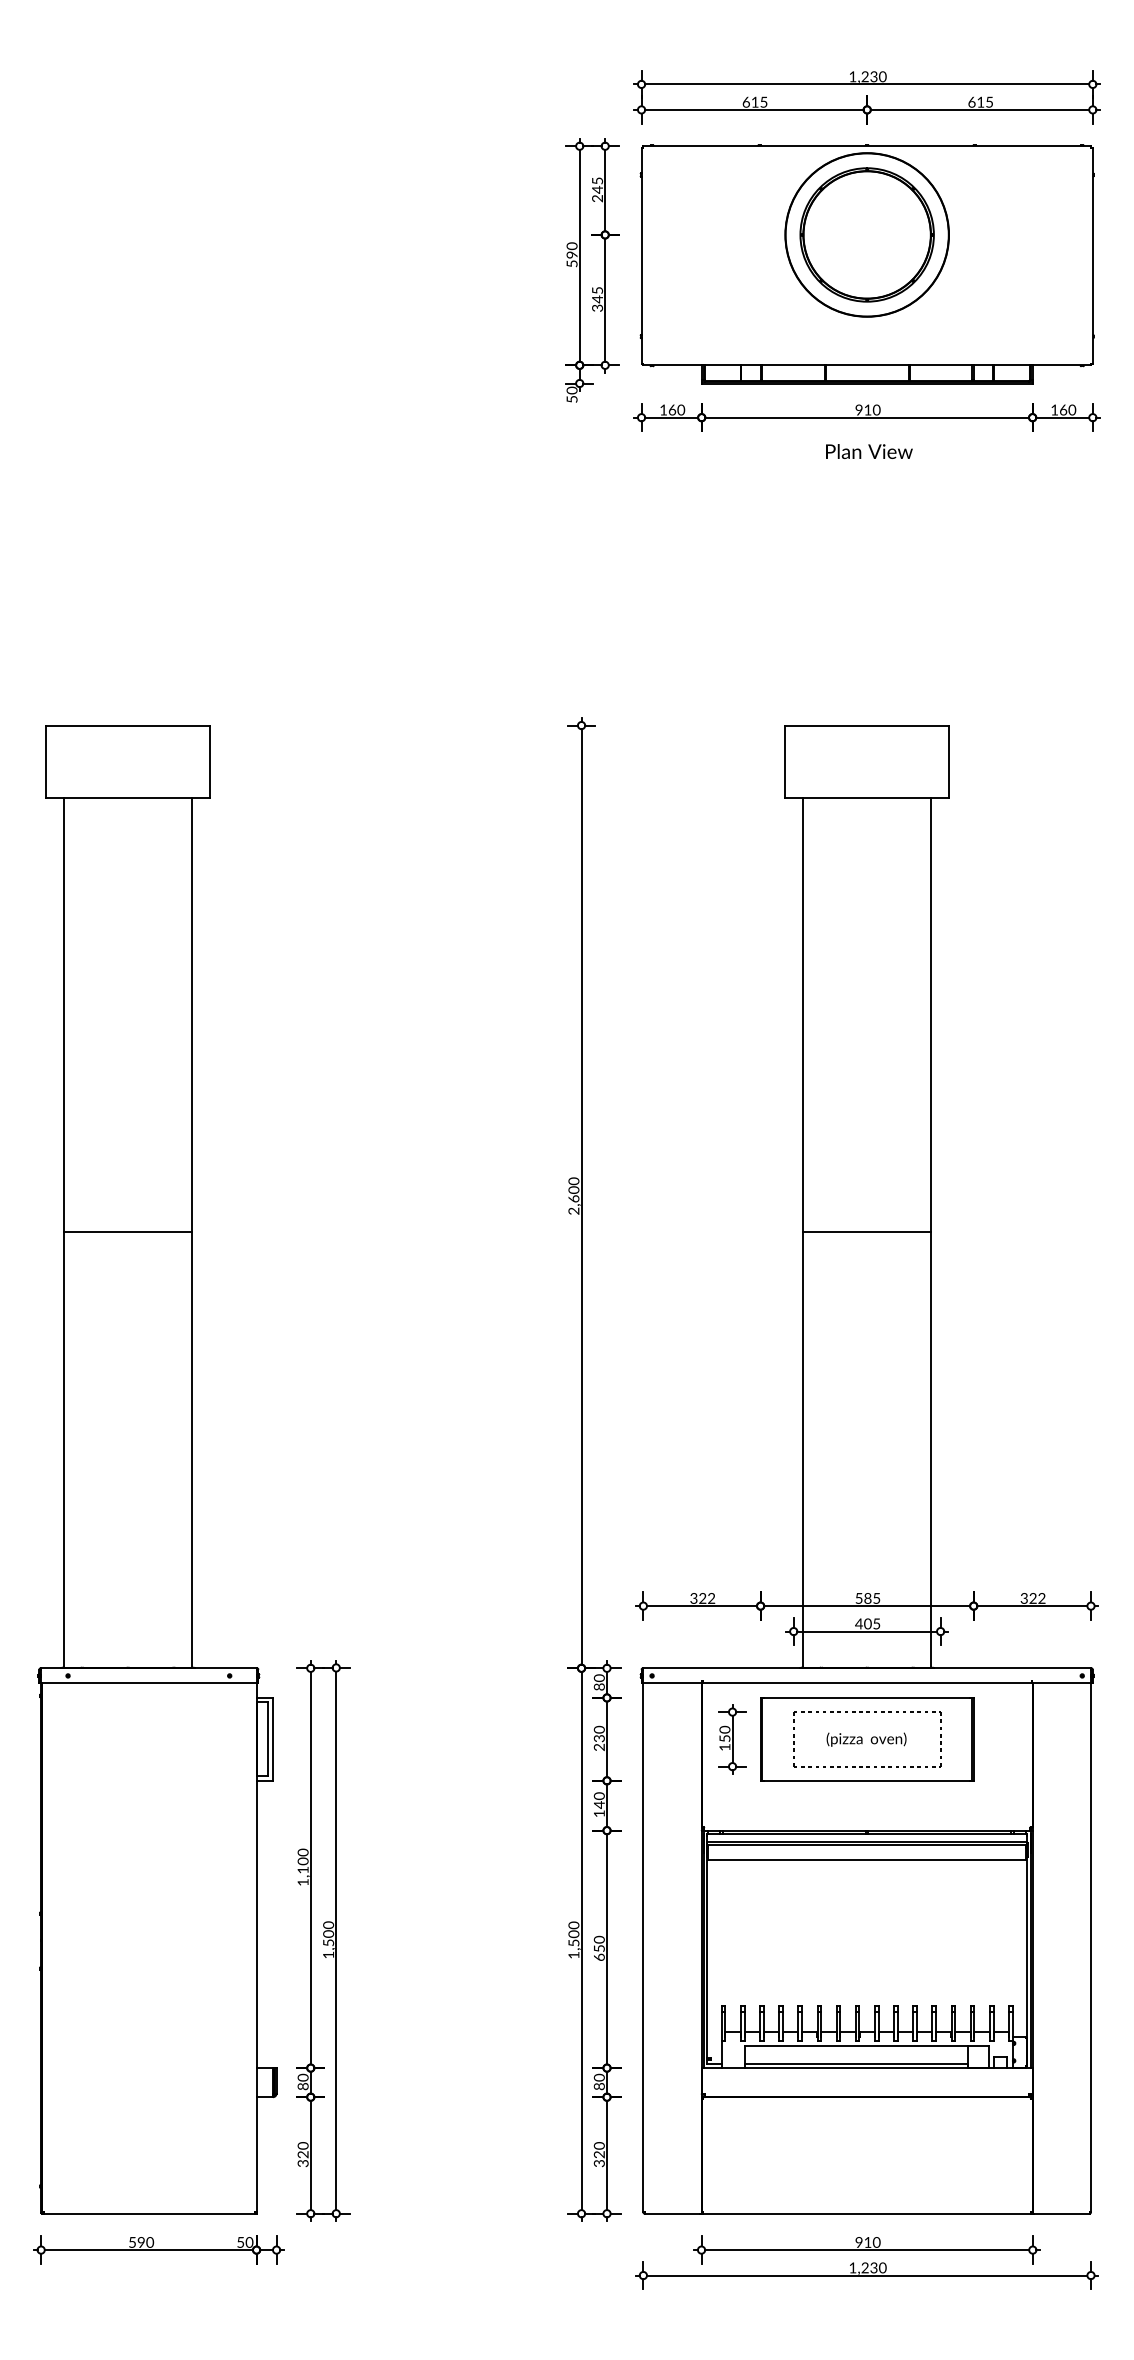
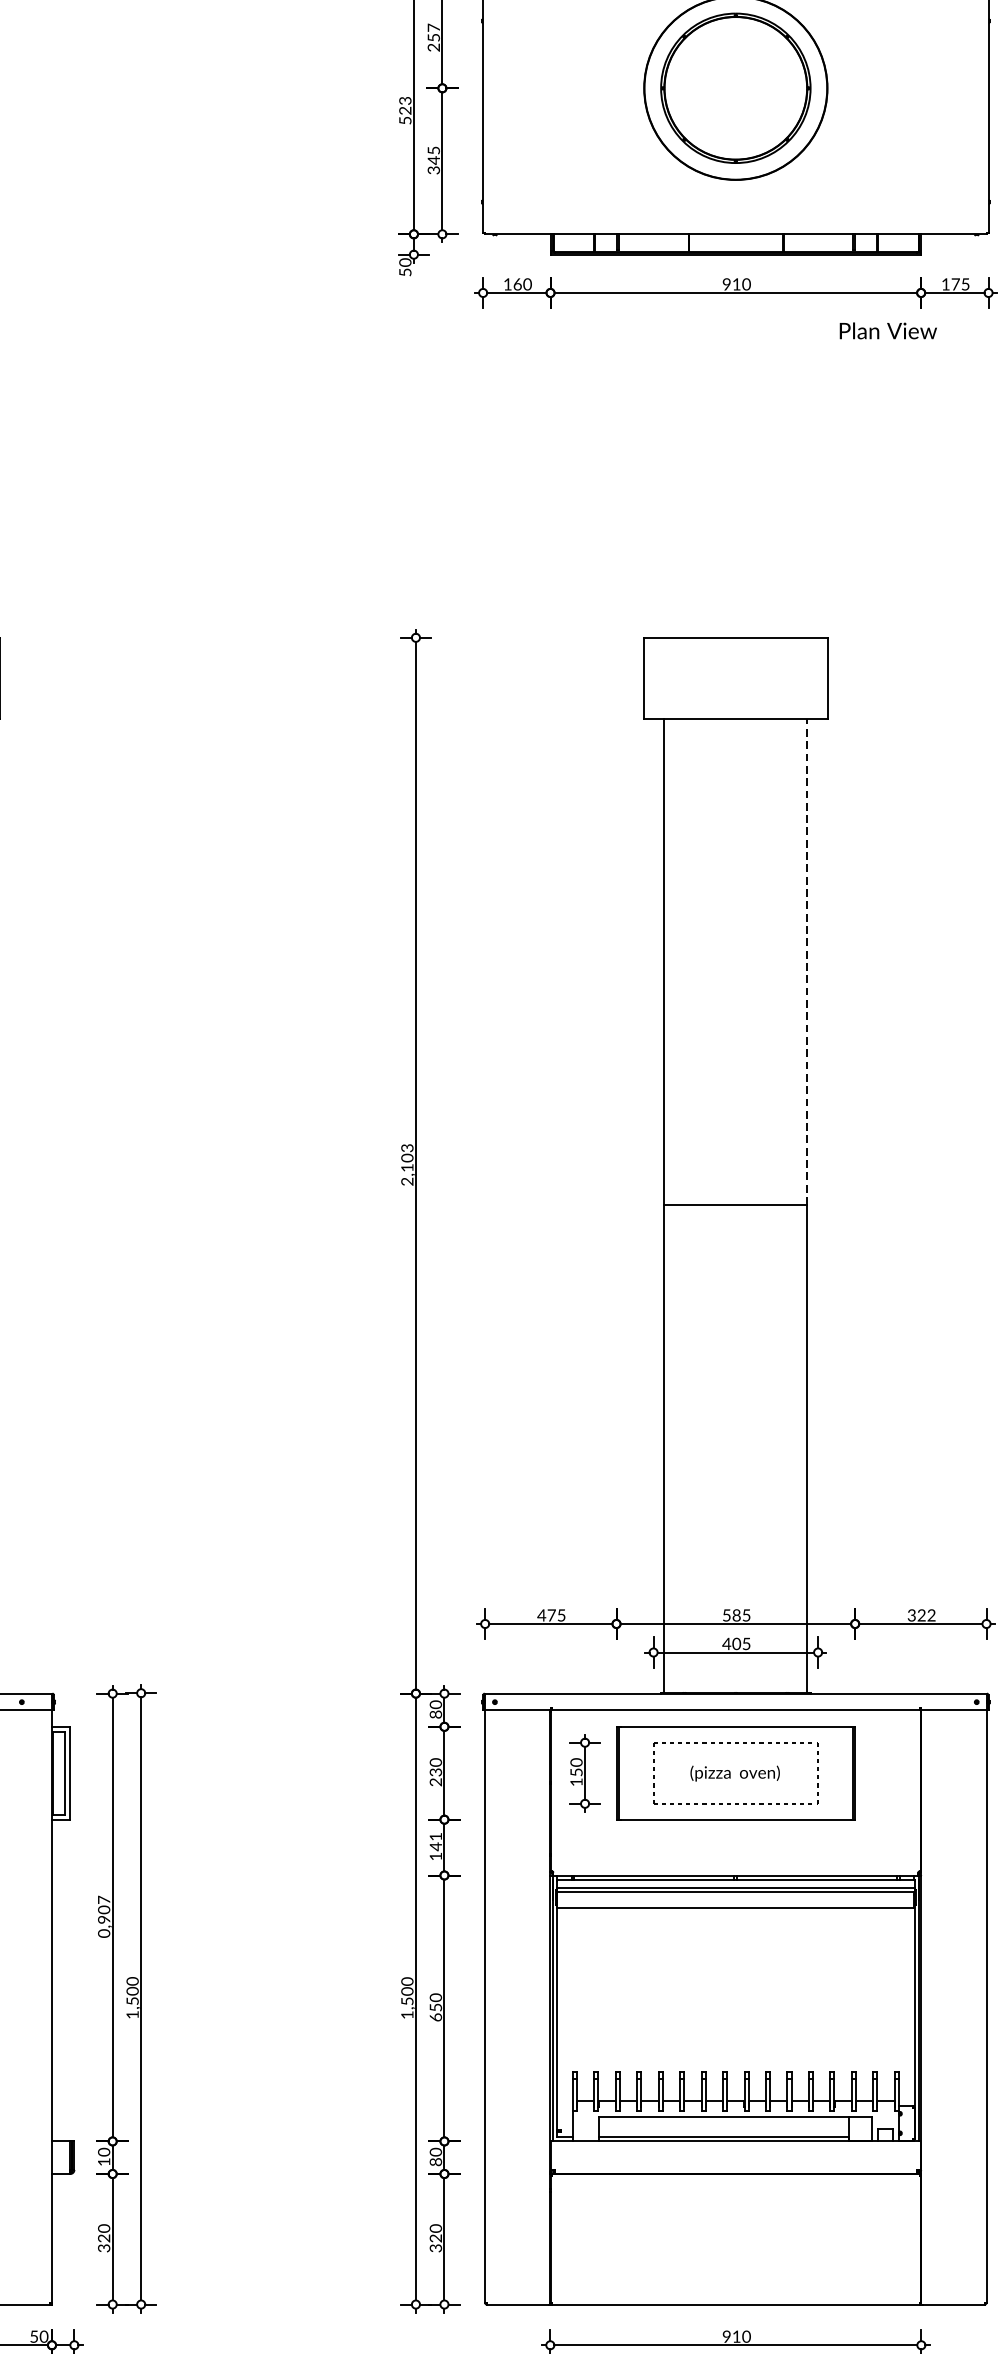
text: (597, 185) -> (433, 32), 245 -> 257
text: (572, 250) -> (405, 105), 590 -> 523
text: (1068, 409) -> (961, 283), 160 -> 175
text: (869, 451) -> (888, 330), moved
line: (931, 1015) -> (807, 962), solid -> dashed
text: (573, 1189) -> (406, 1157), 2,600 -> 2,103
text: (702, 1598) -> (551, 1615), 322 -> 475
text: (598, 1795) -> (434, 1836), 140 -> 141
text: (302, 1867) -> (103, 1916), 1,100 -> 0,907
text: (302, 2086) -> (103, 2162), 80 -> 10

